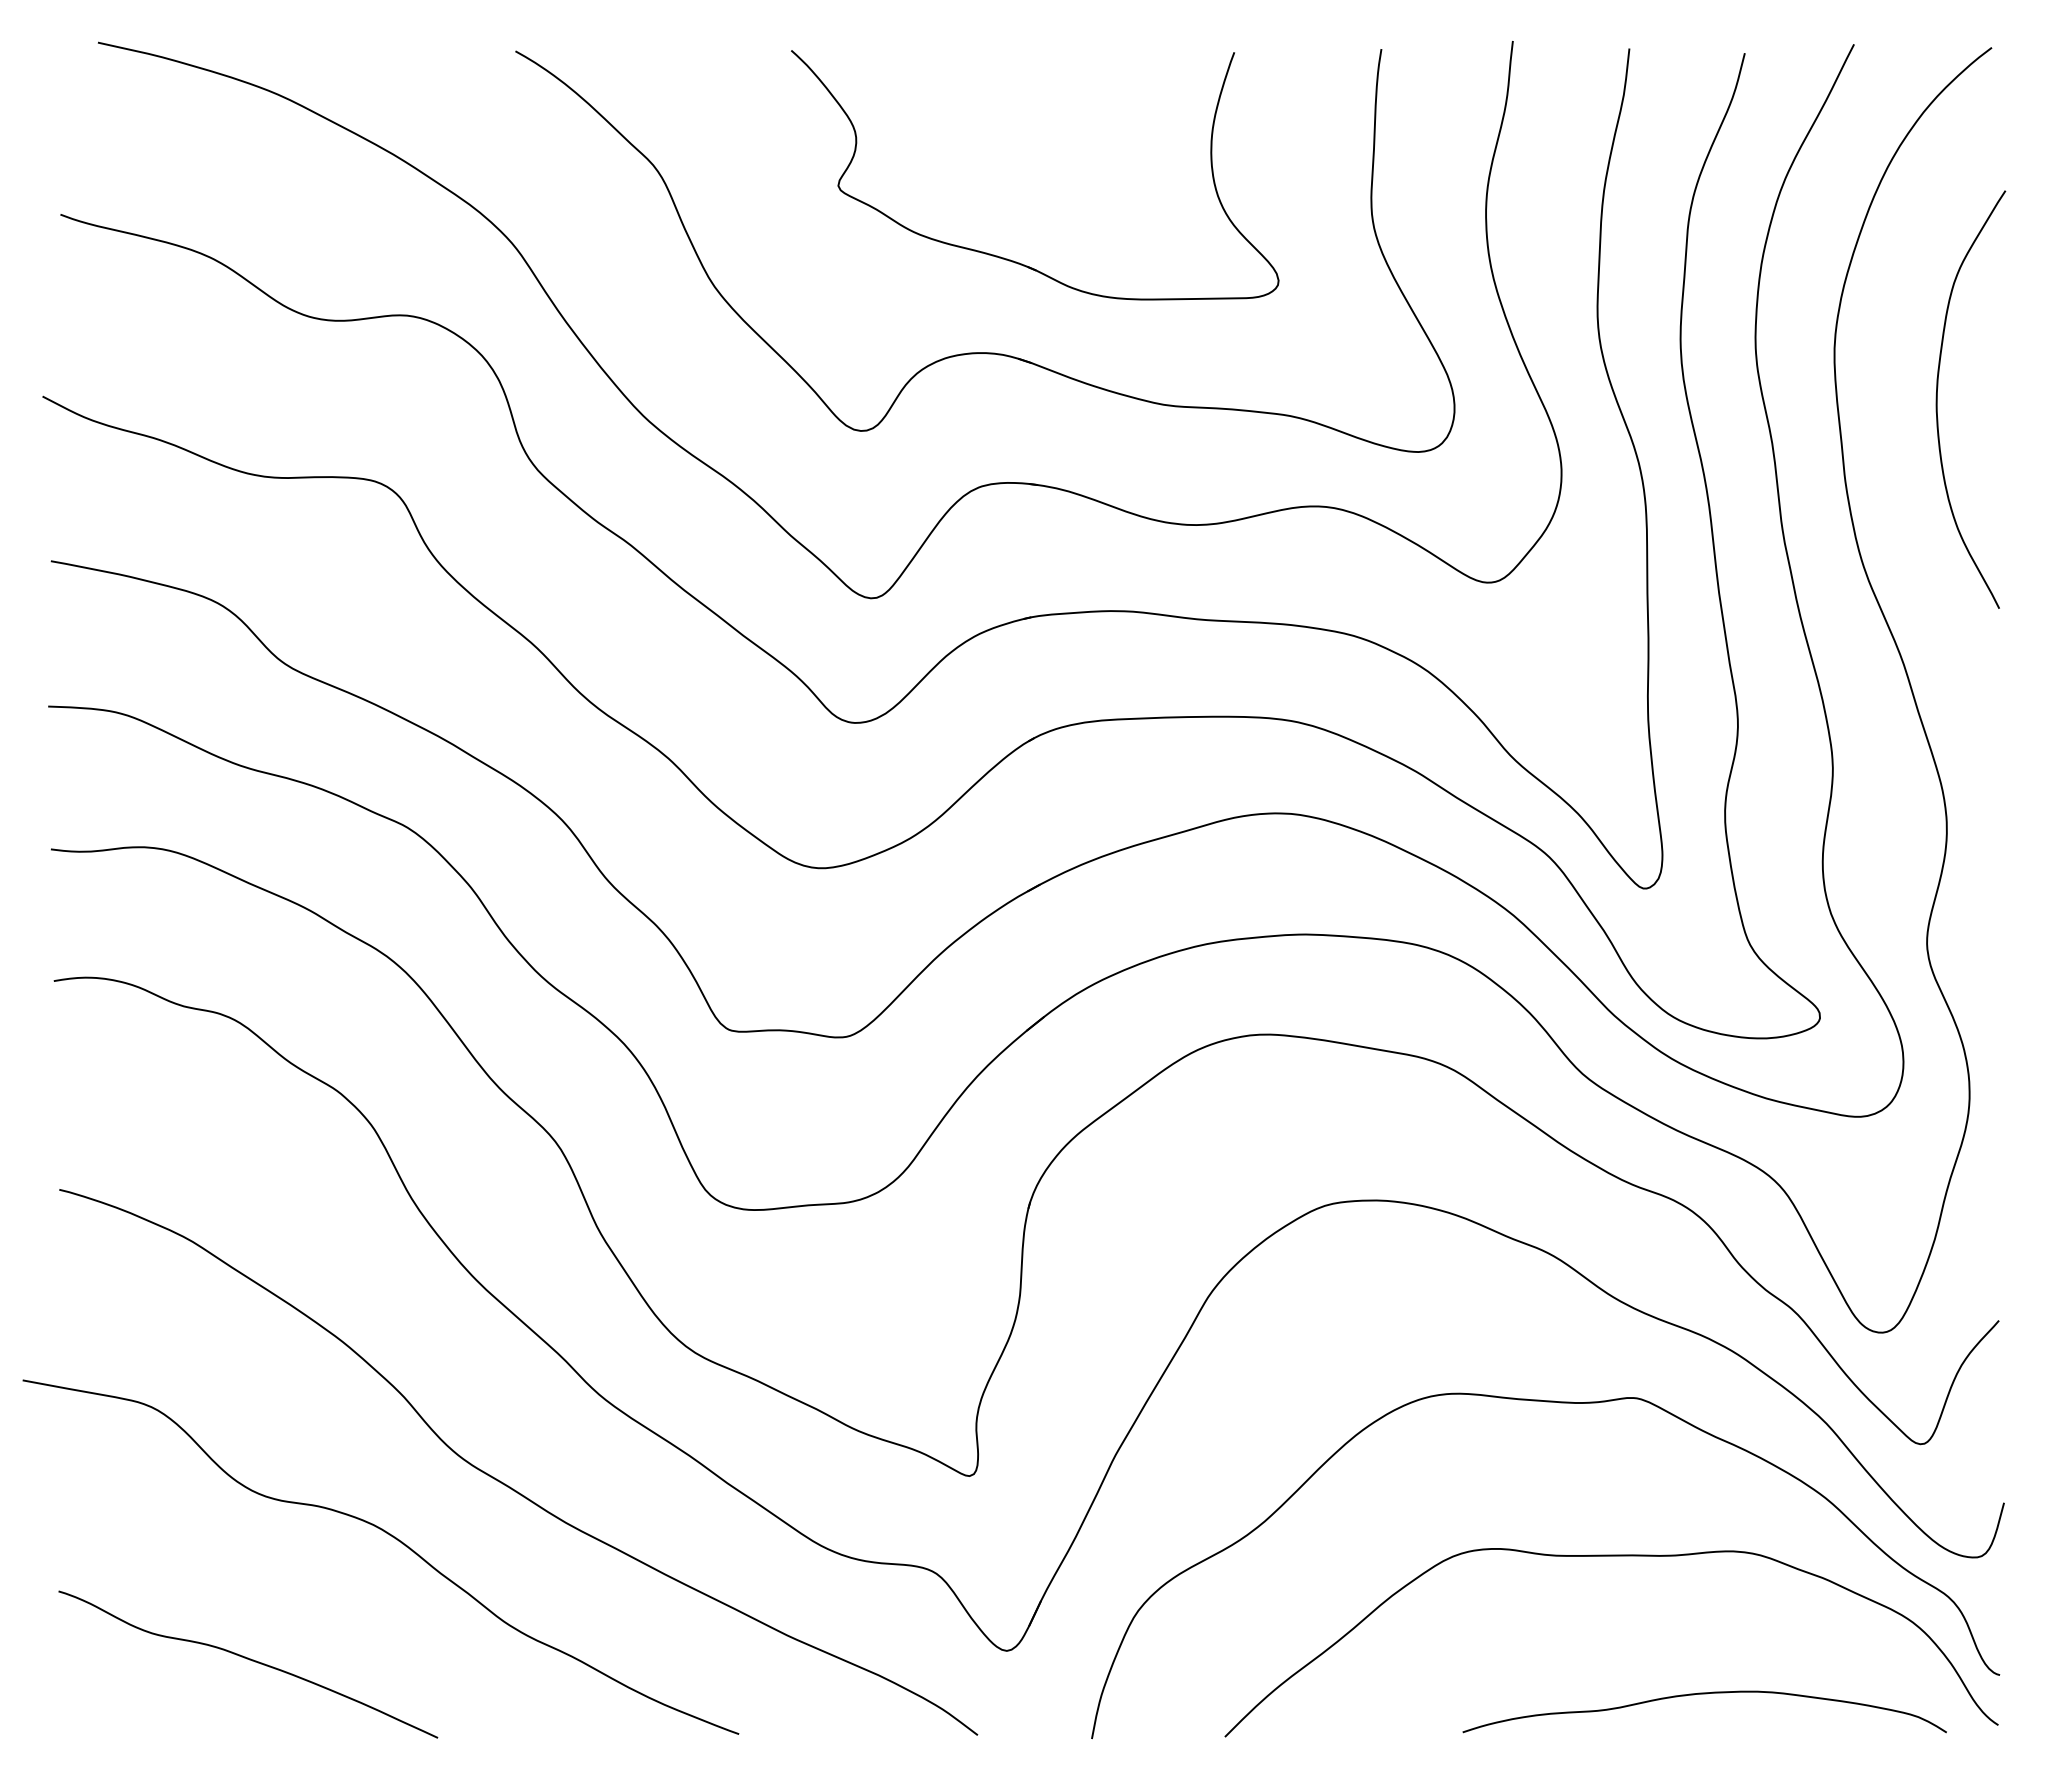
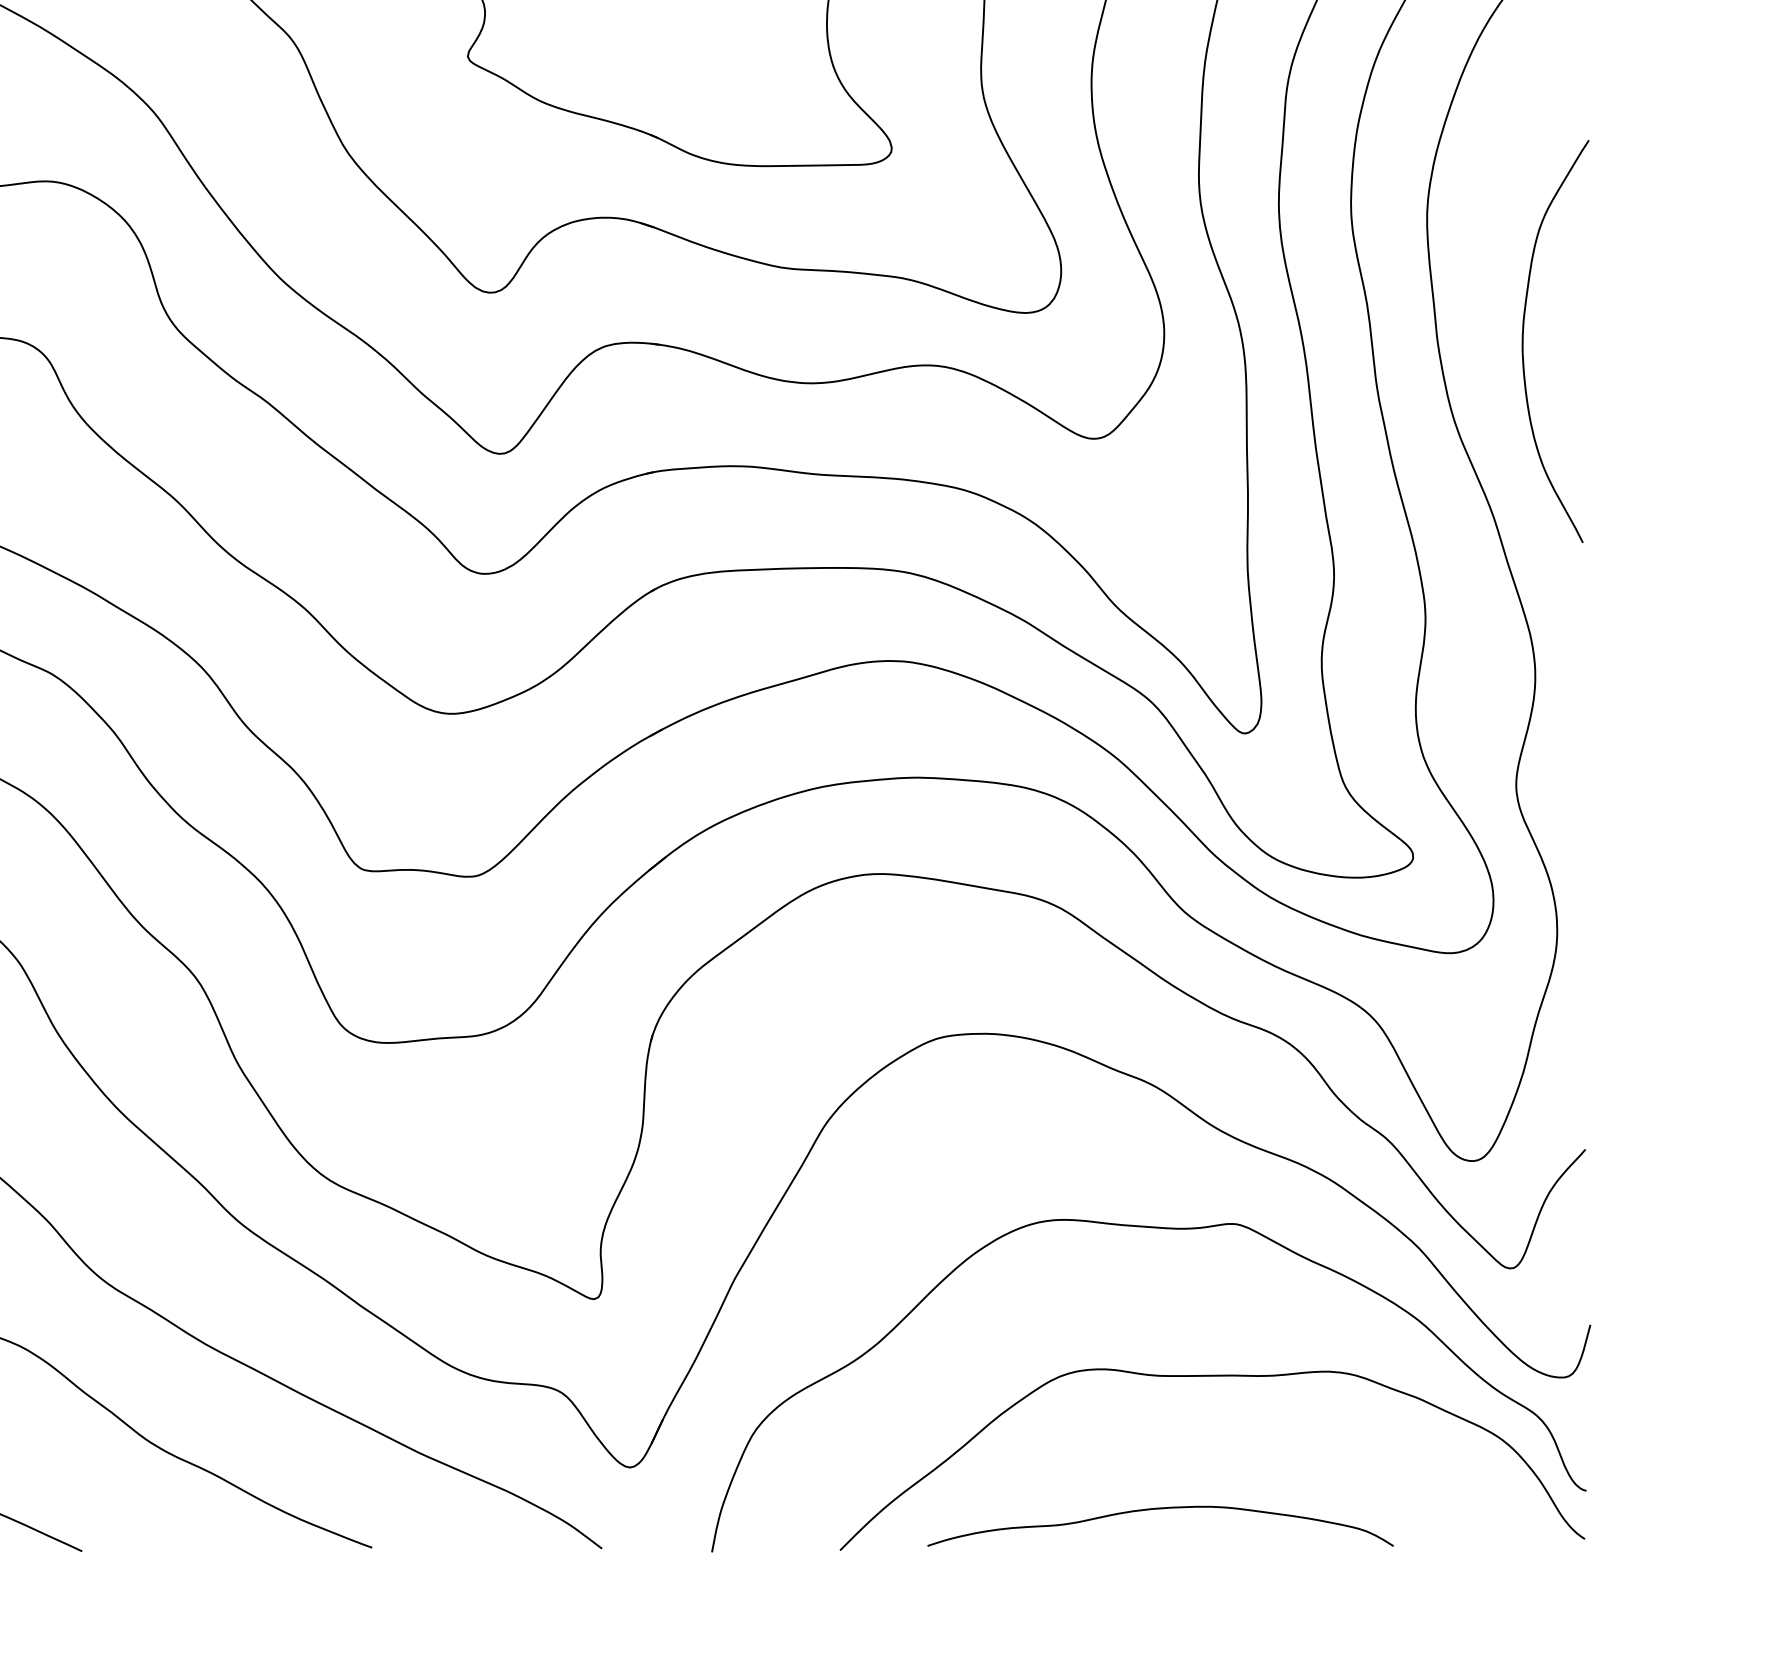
curve: (1937, 399) -> (1523, 341), moved
curve: (1704, 1694) -> (1160, 1509), moved

